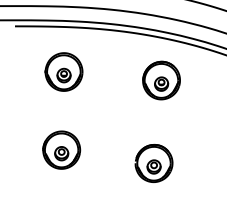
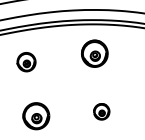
part: (63, 71) -> (26, 61), size x0.7
part: (153, 163) -> (101, 111), size x0.6

